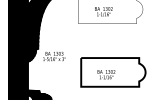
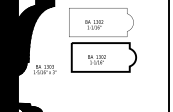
part: (112, 72) -> (103, 57), moved

